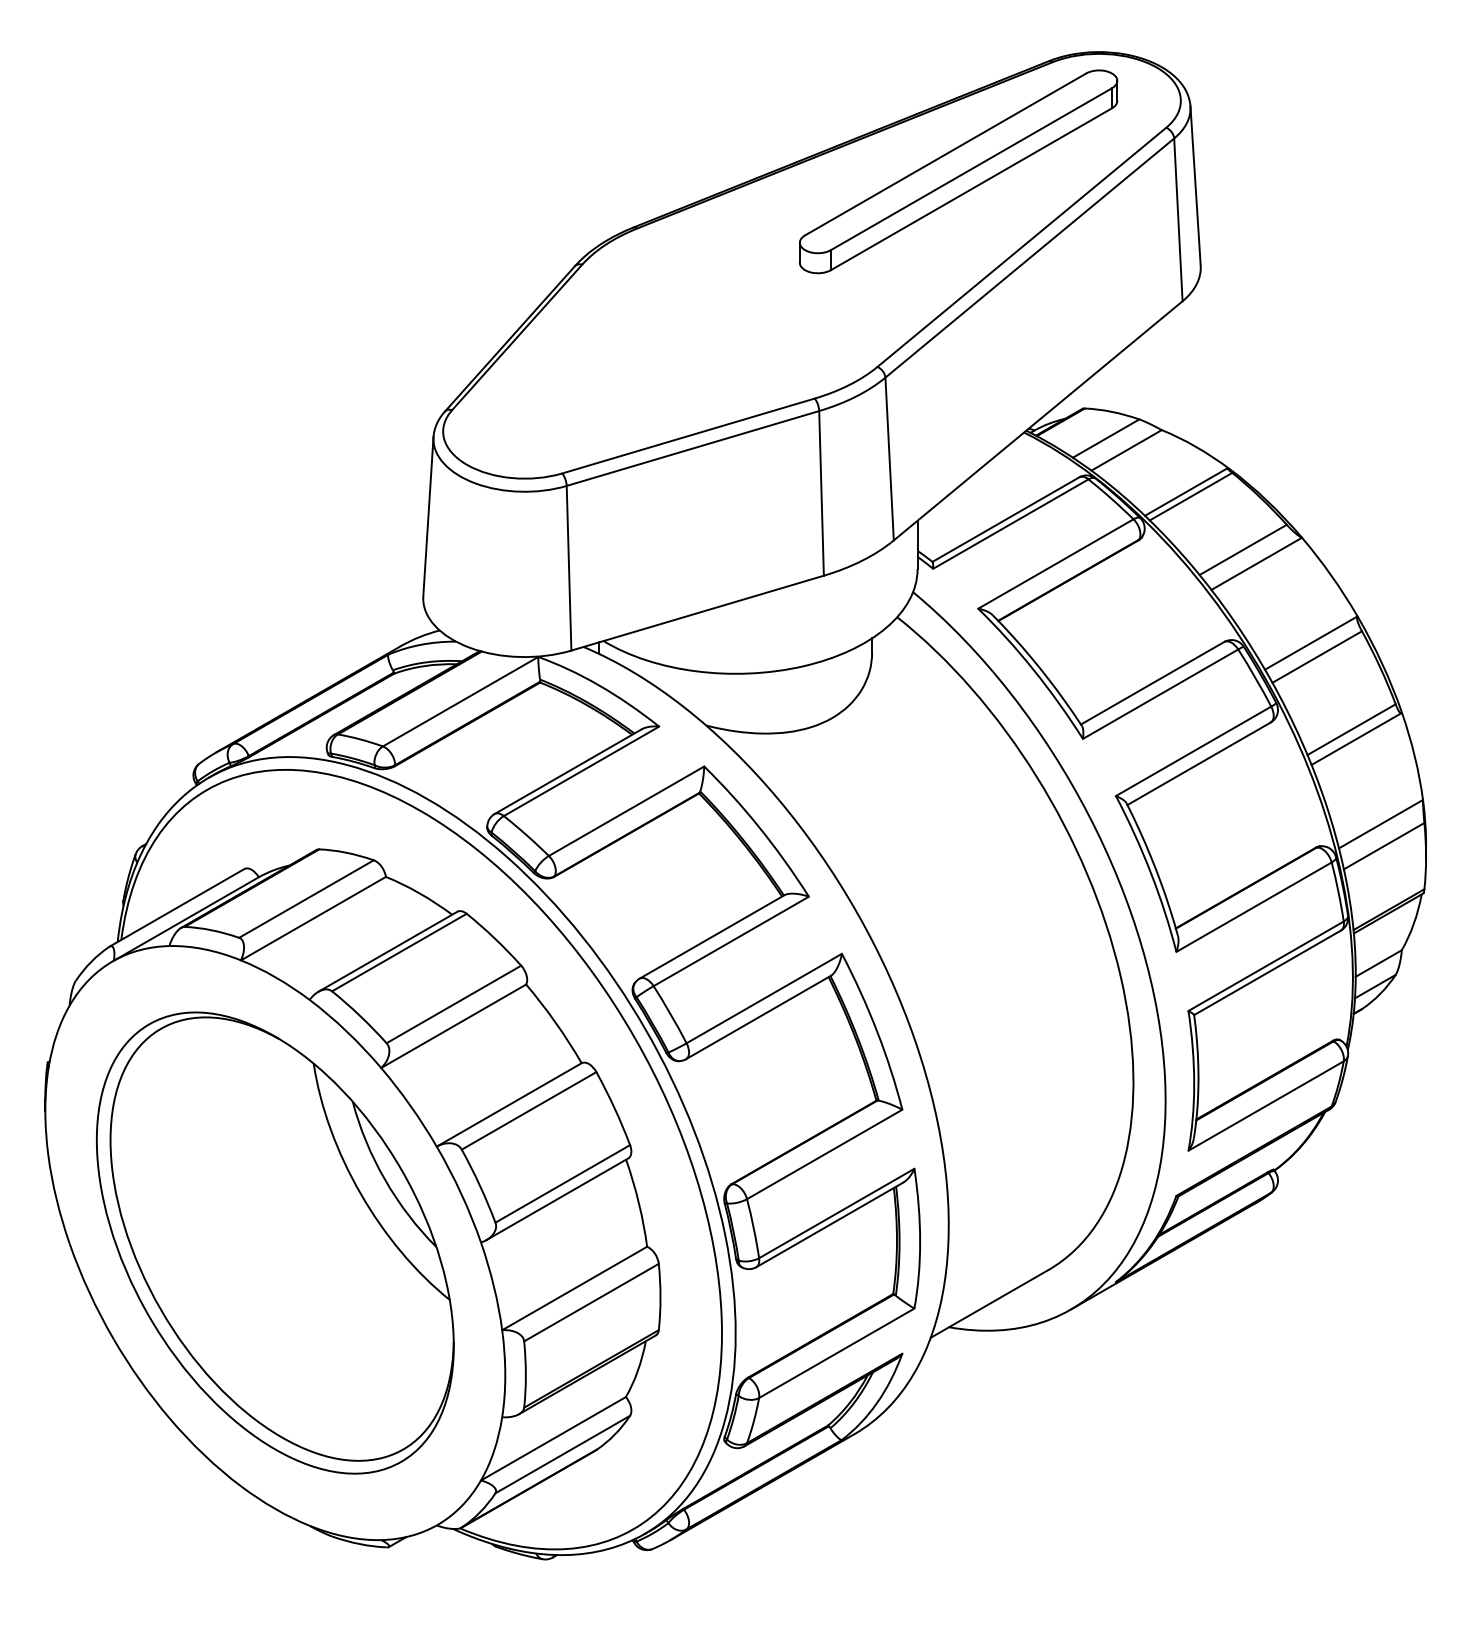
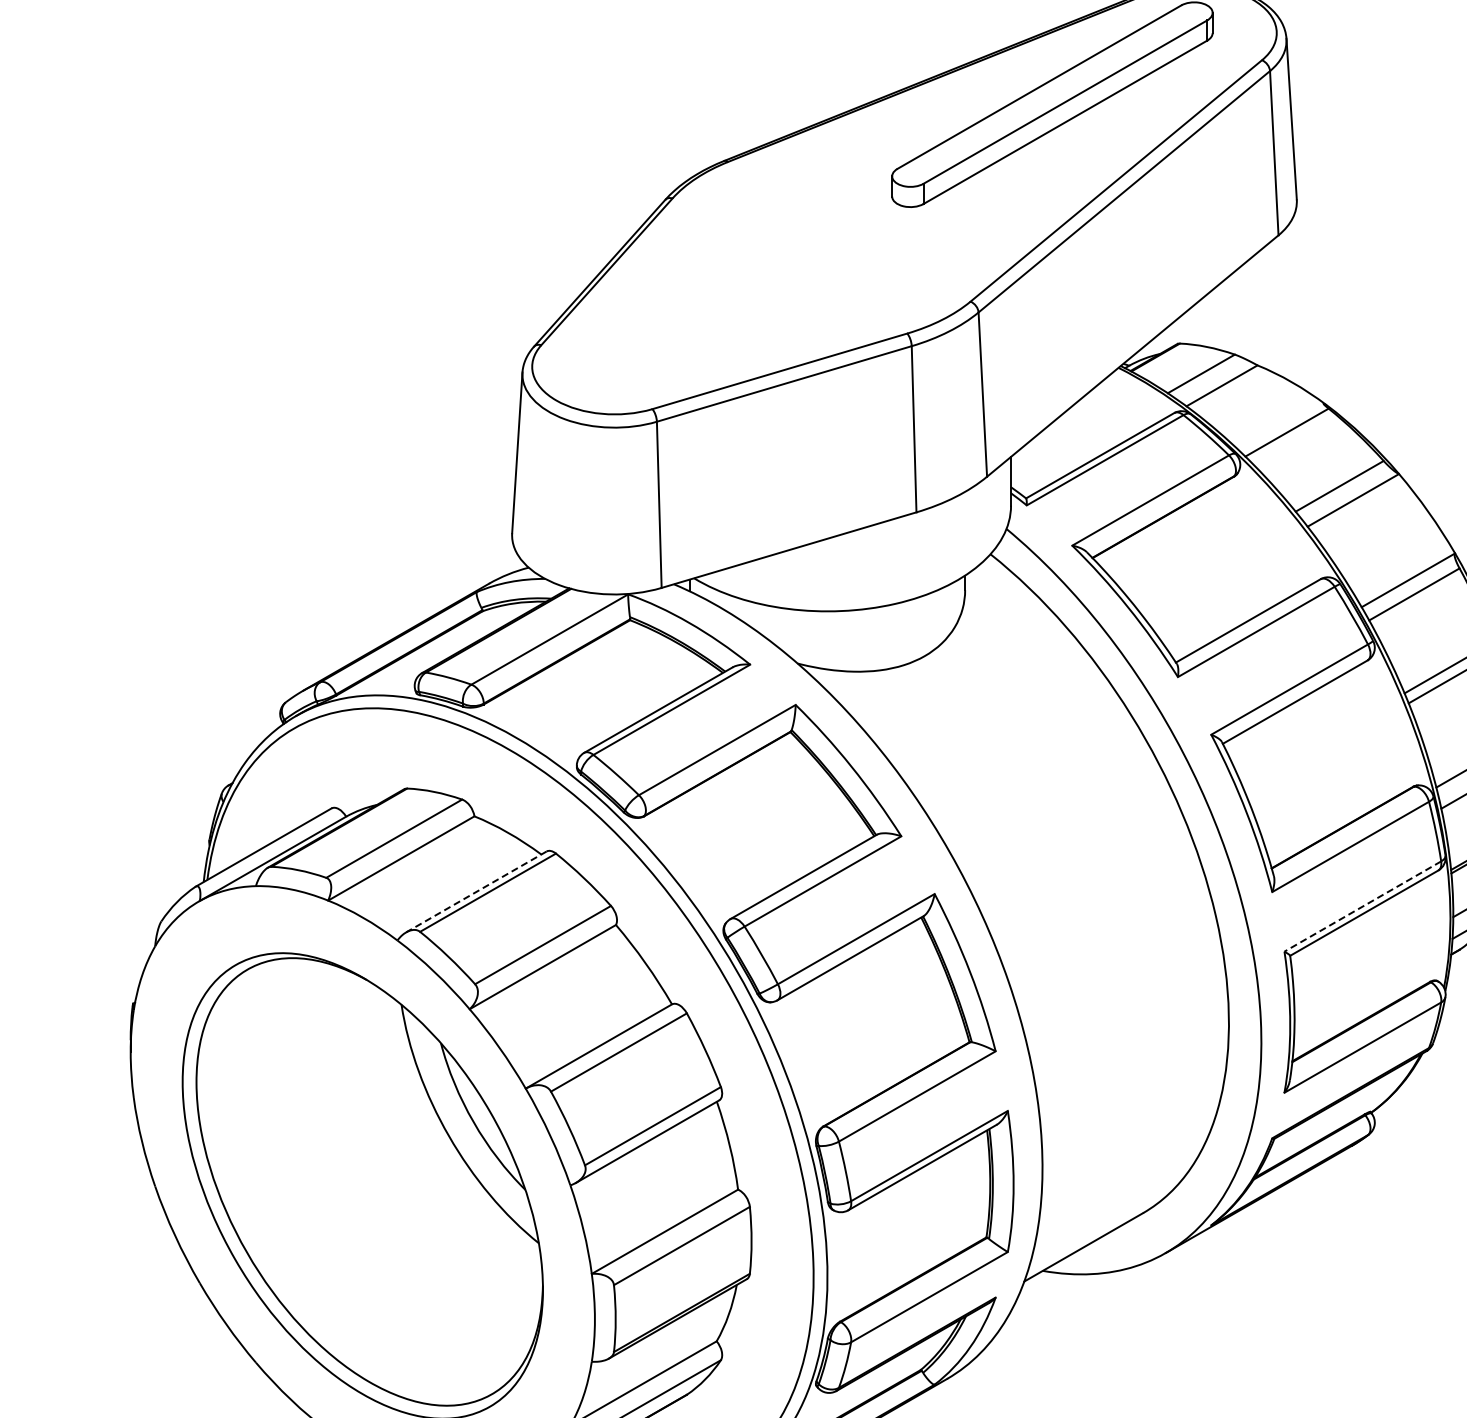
line: (1185, 491) -> (1281, 427), removed
line: (387, 952) -> (476, 892), solid -> dashed
line: (1266, 966) -> (1363, 906), solid -> dashed

